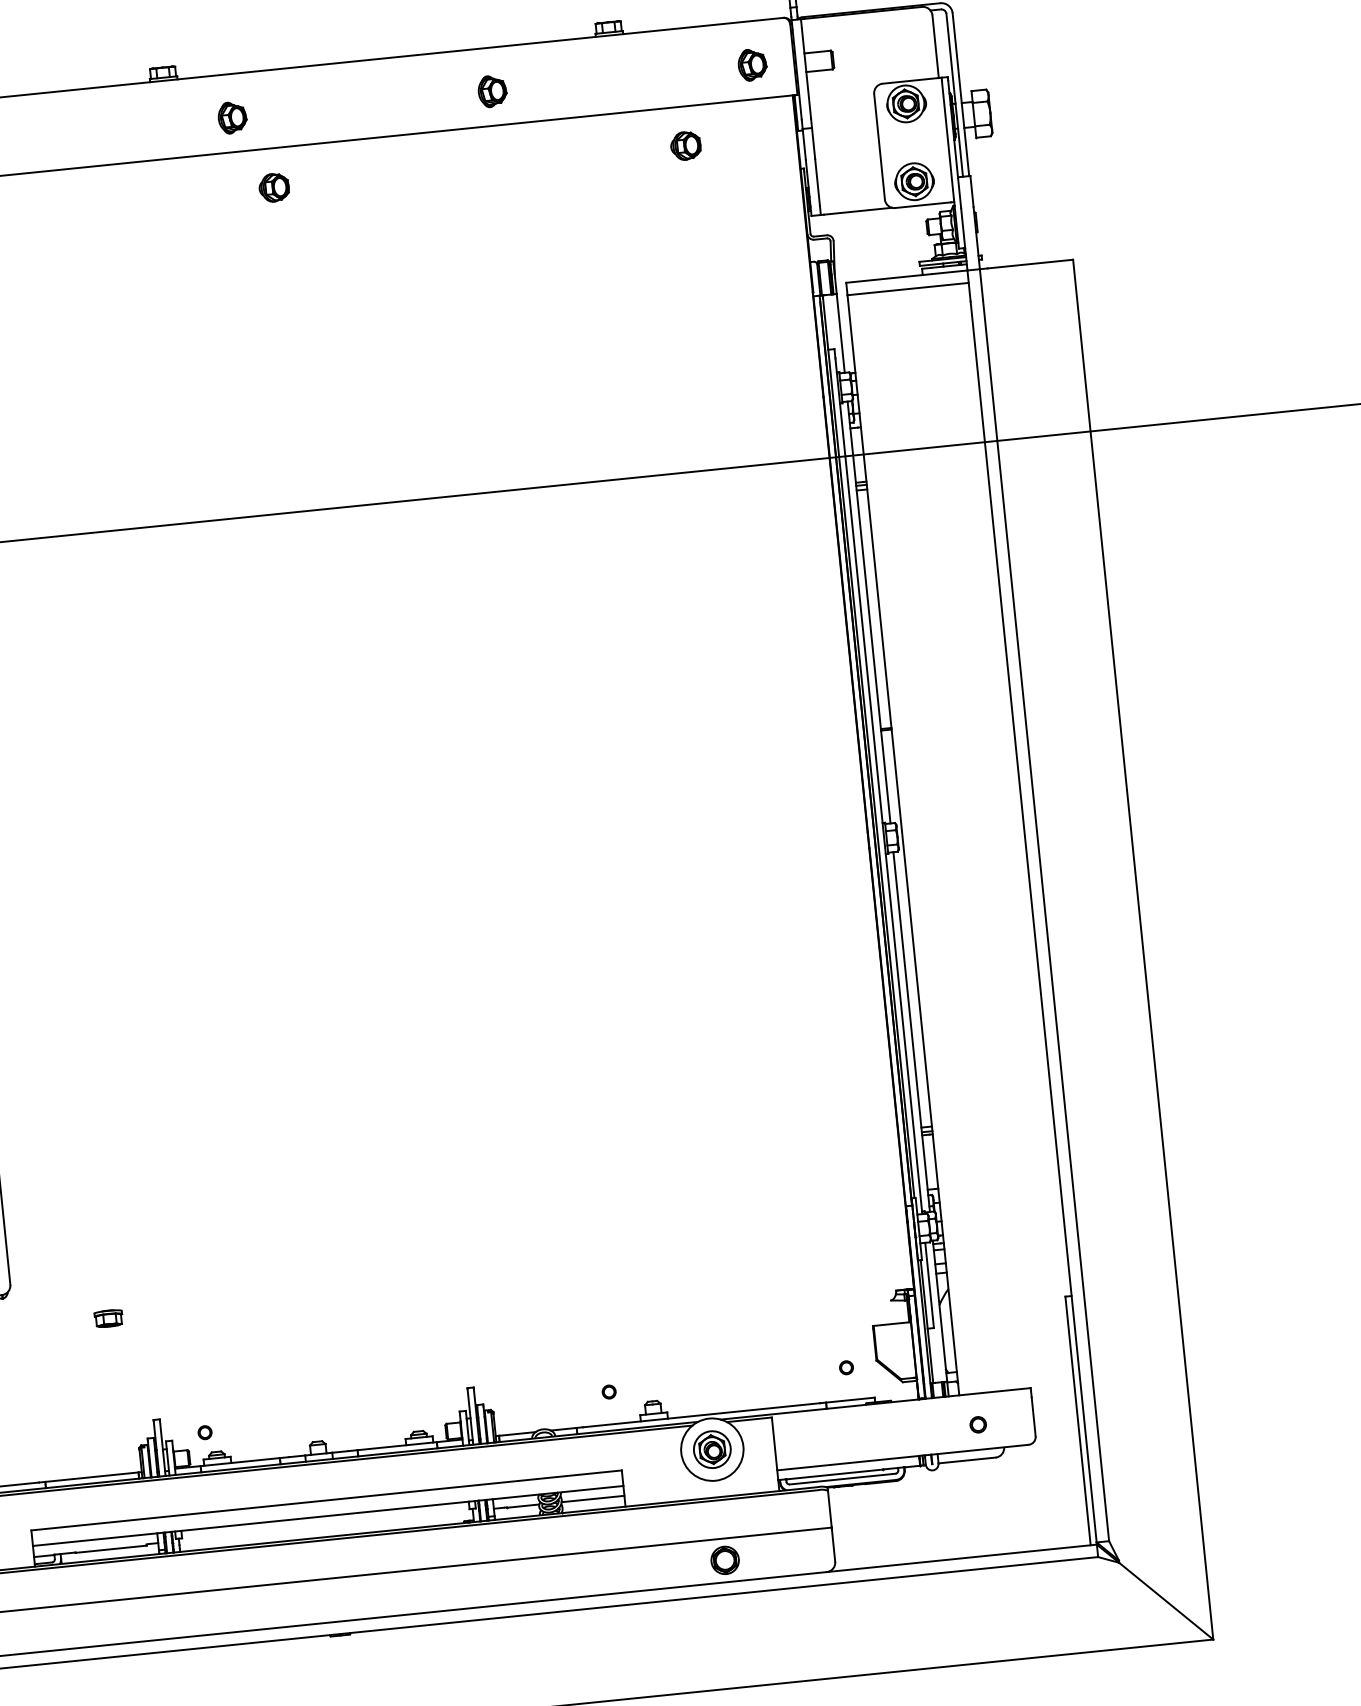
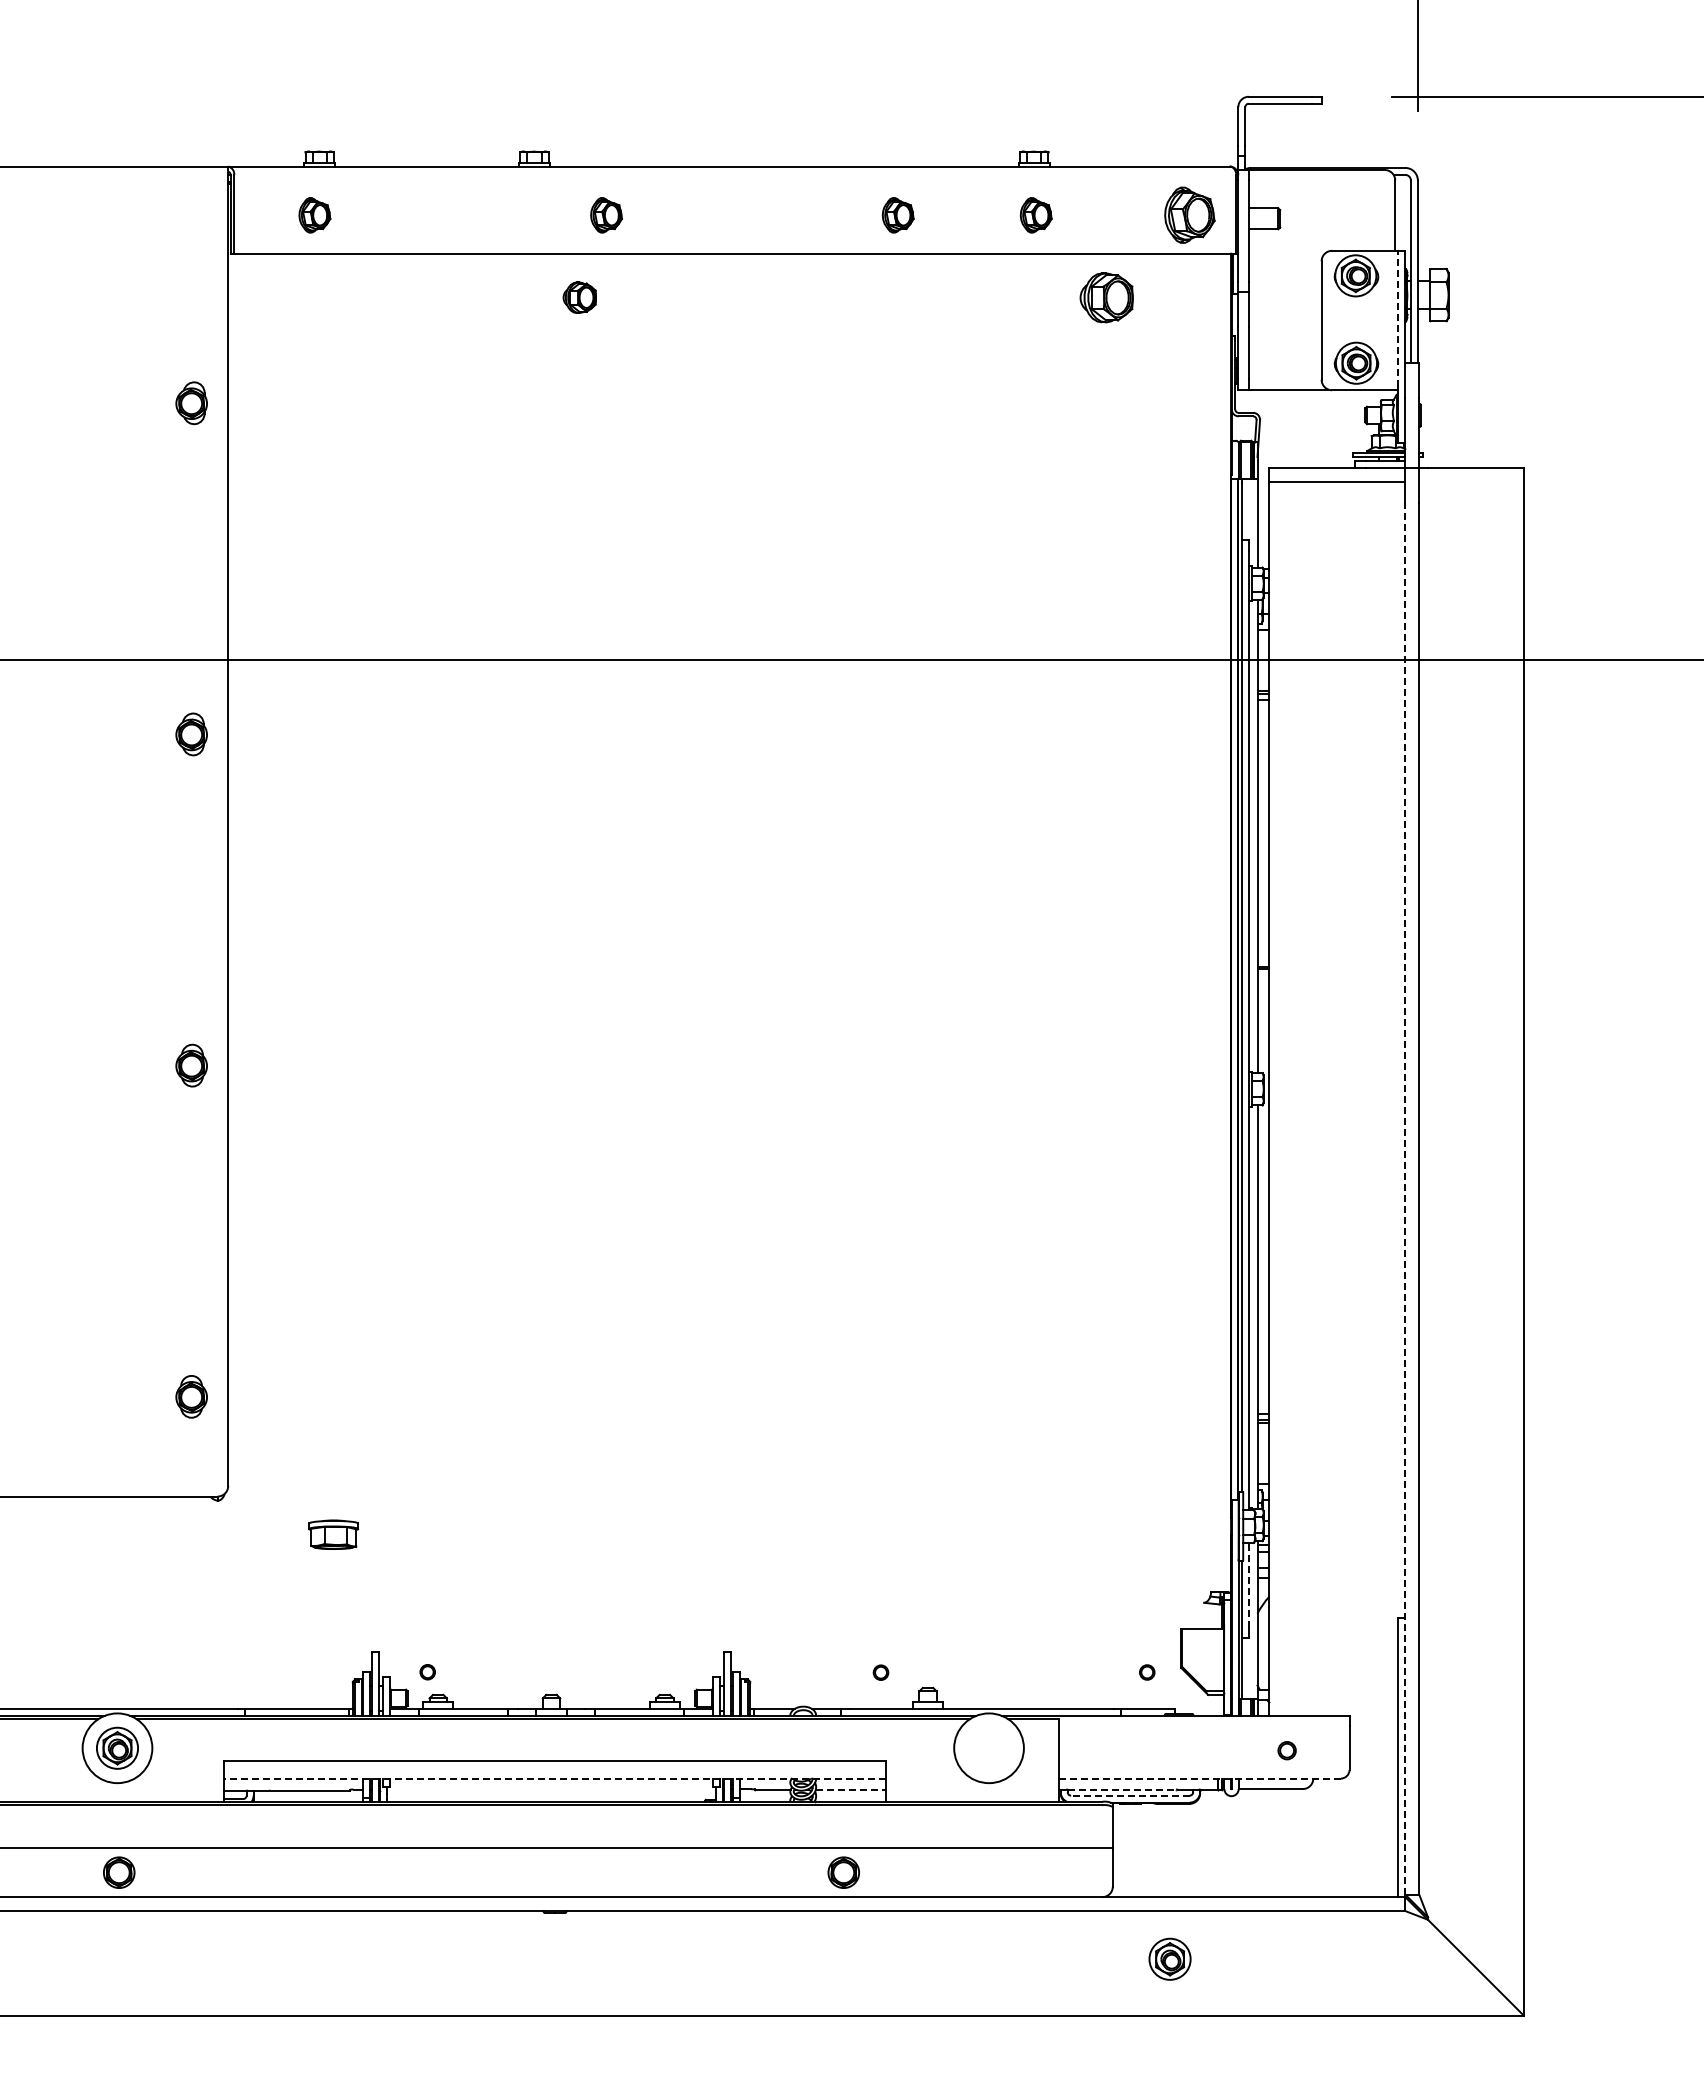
part: (752, 65) -> (1189, 215), size x1.6
part: (614, 79) -> (1035, 215), added
line: (948, 139) -> (1398, 320), solid -> dashed
part: (685, 145) -> (1106, 297), size x1.6
part: (273, 187) -> (579, 297), moved
line: (1033, 921) -> (1405, 1198), solid -> dashed
line: (928, 1281) -> (1248, 1585), solid -> dashed
part: (108, 1318) -> (333, 1534), size x1.6
part: (711, 1449) -> (1169, 1958), moved
line: (902, 1457) -> (1199, 1778), solid -> dashed
line: (835, 1474) -> (1122, 1789), solid -> dashed
line: (841, 1479) -> (1129, 1795), solid -> dashed
line: (593, 1498) -> (851, 1789), solid -> dashed
line: (327, 1515) -> (554, 1778), solid -> dashed
part: (724, 1560) -> (843, 1872), moved

